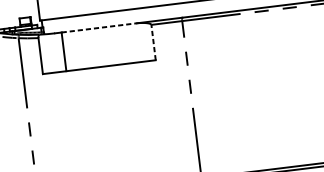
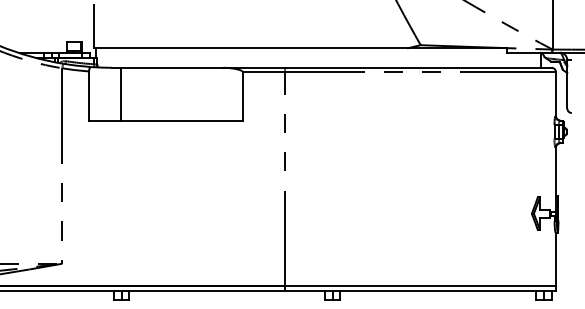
line: (99, 27) -> (172, 67), dashed -> solid
line: (153, 41) -> (242, 95), dashed -> solid

